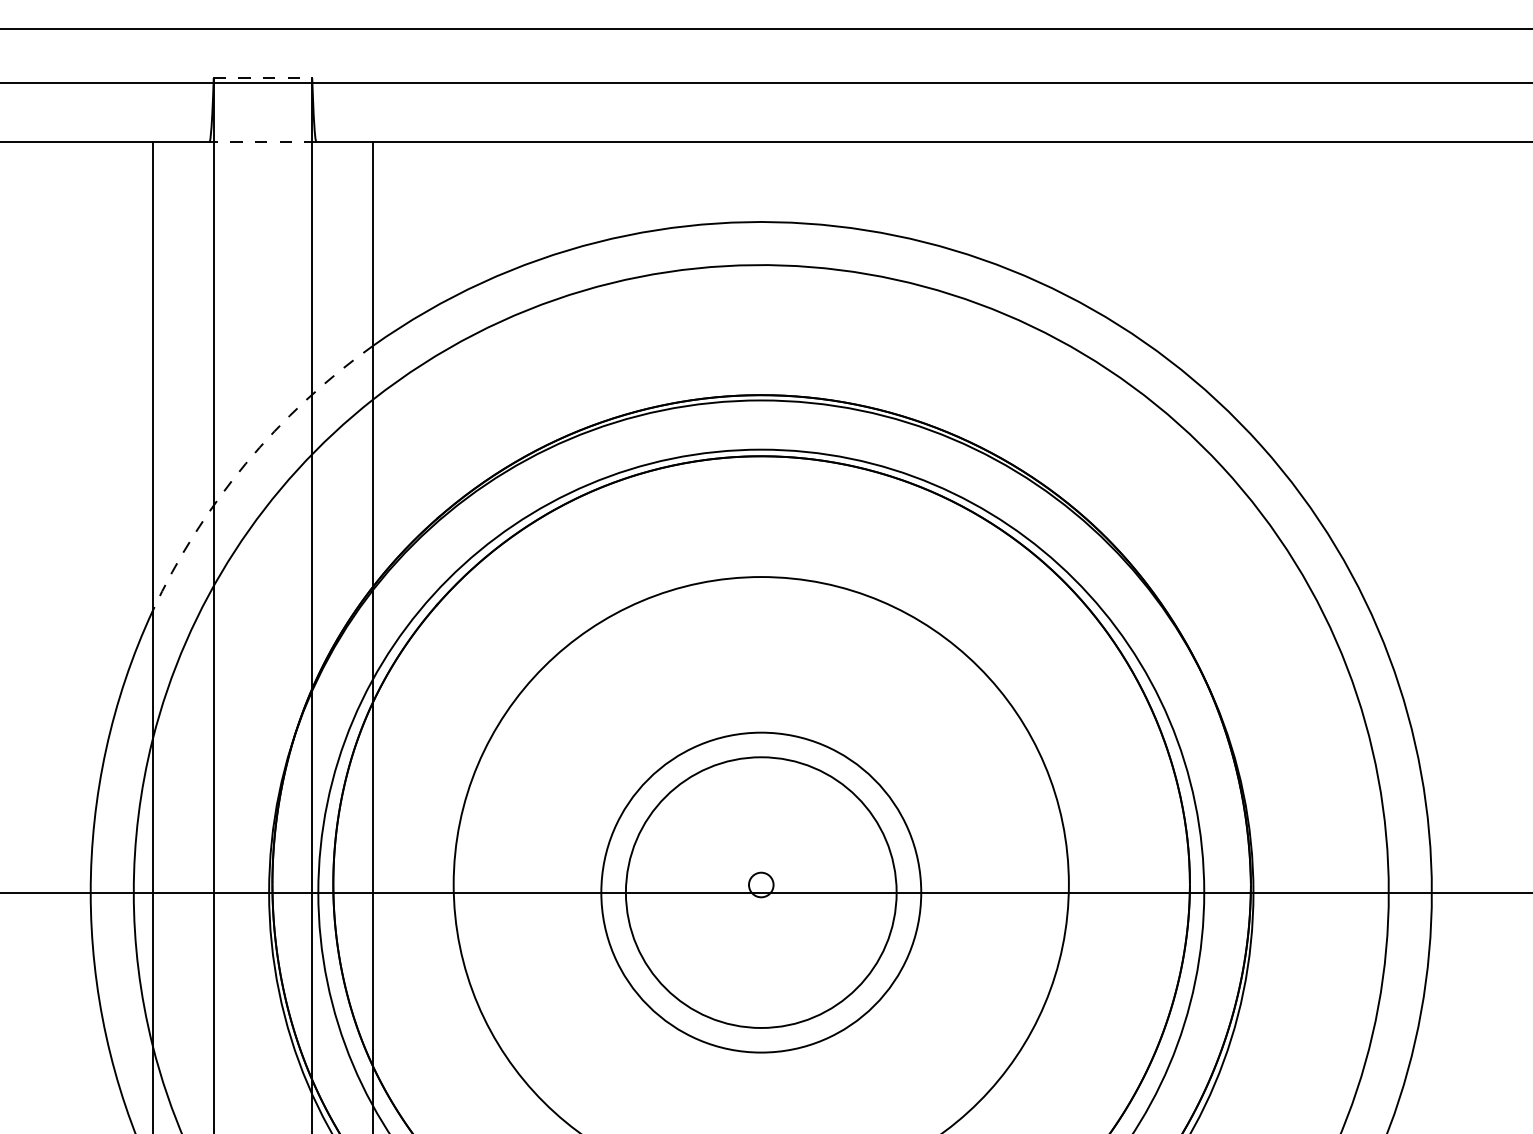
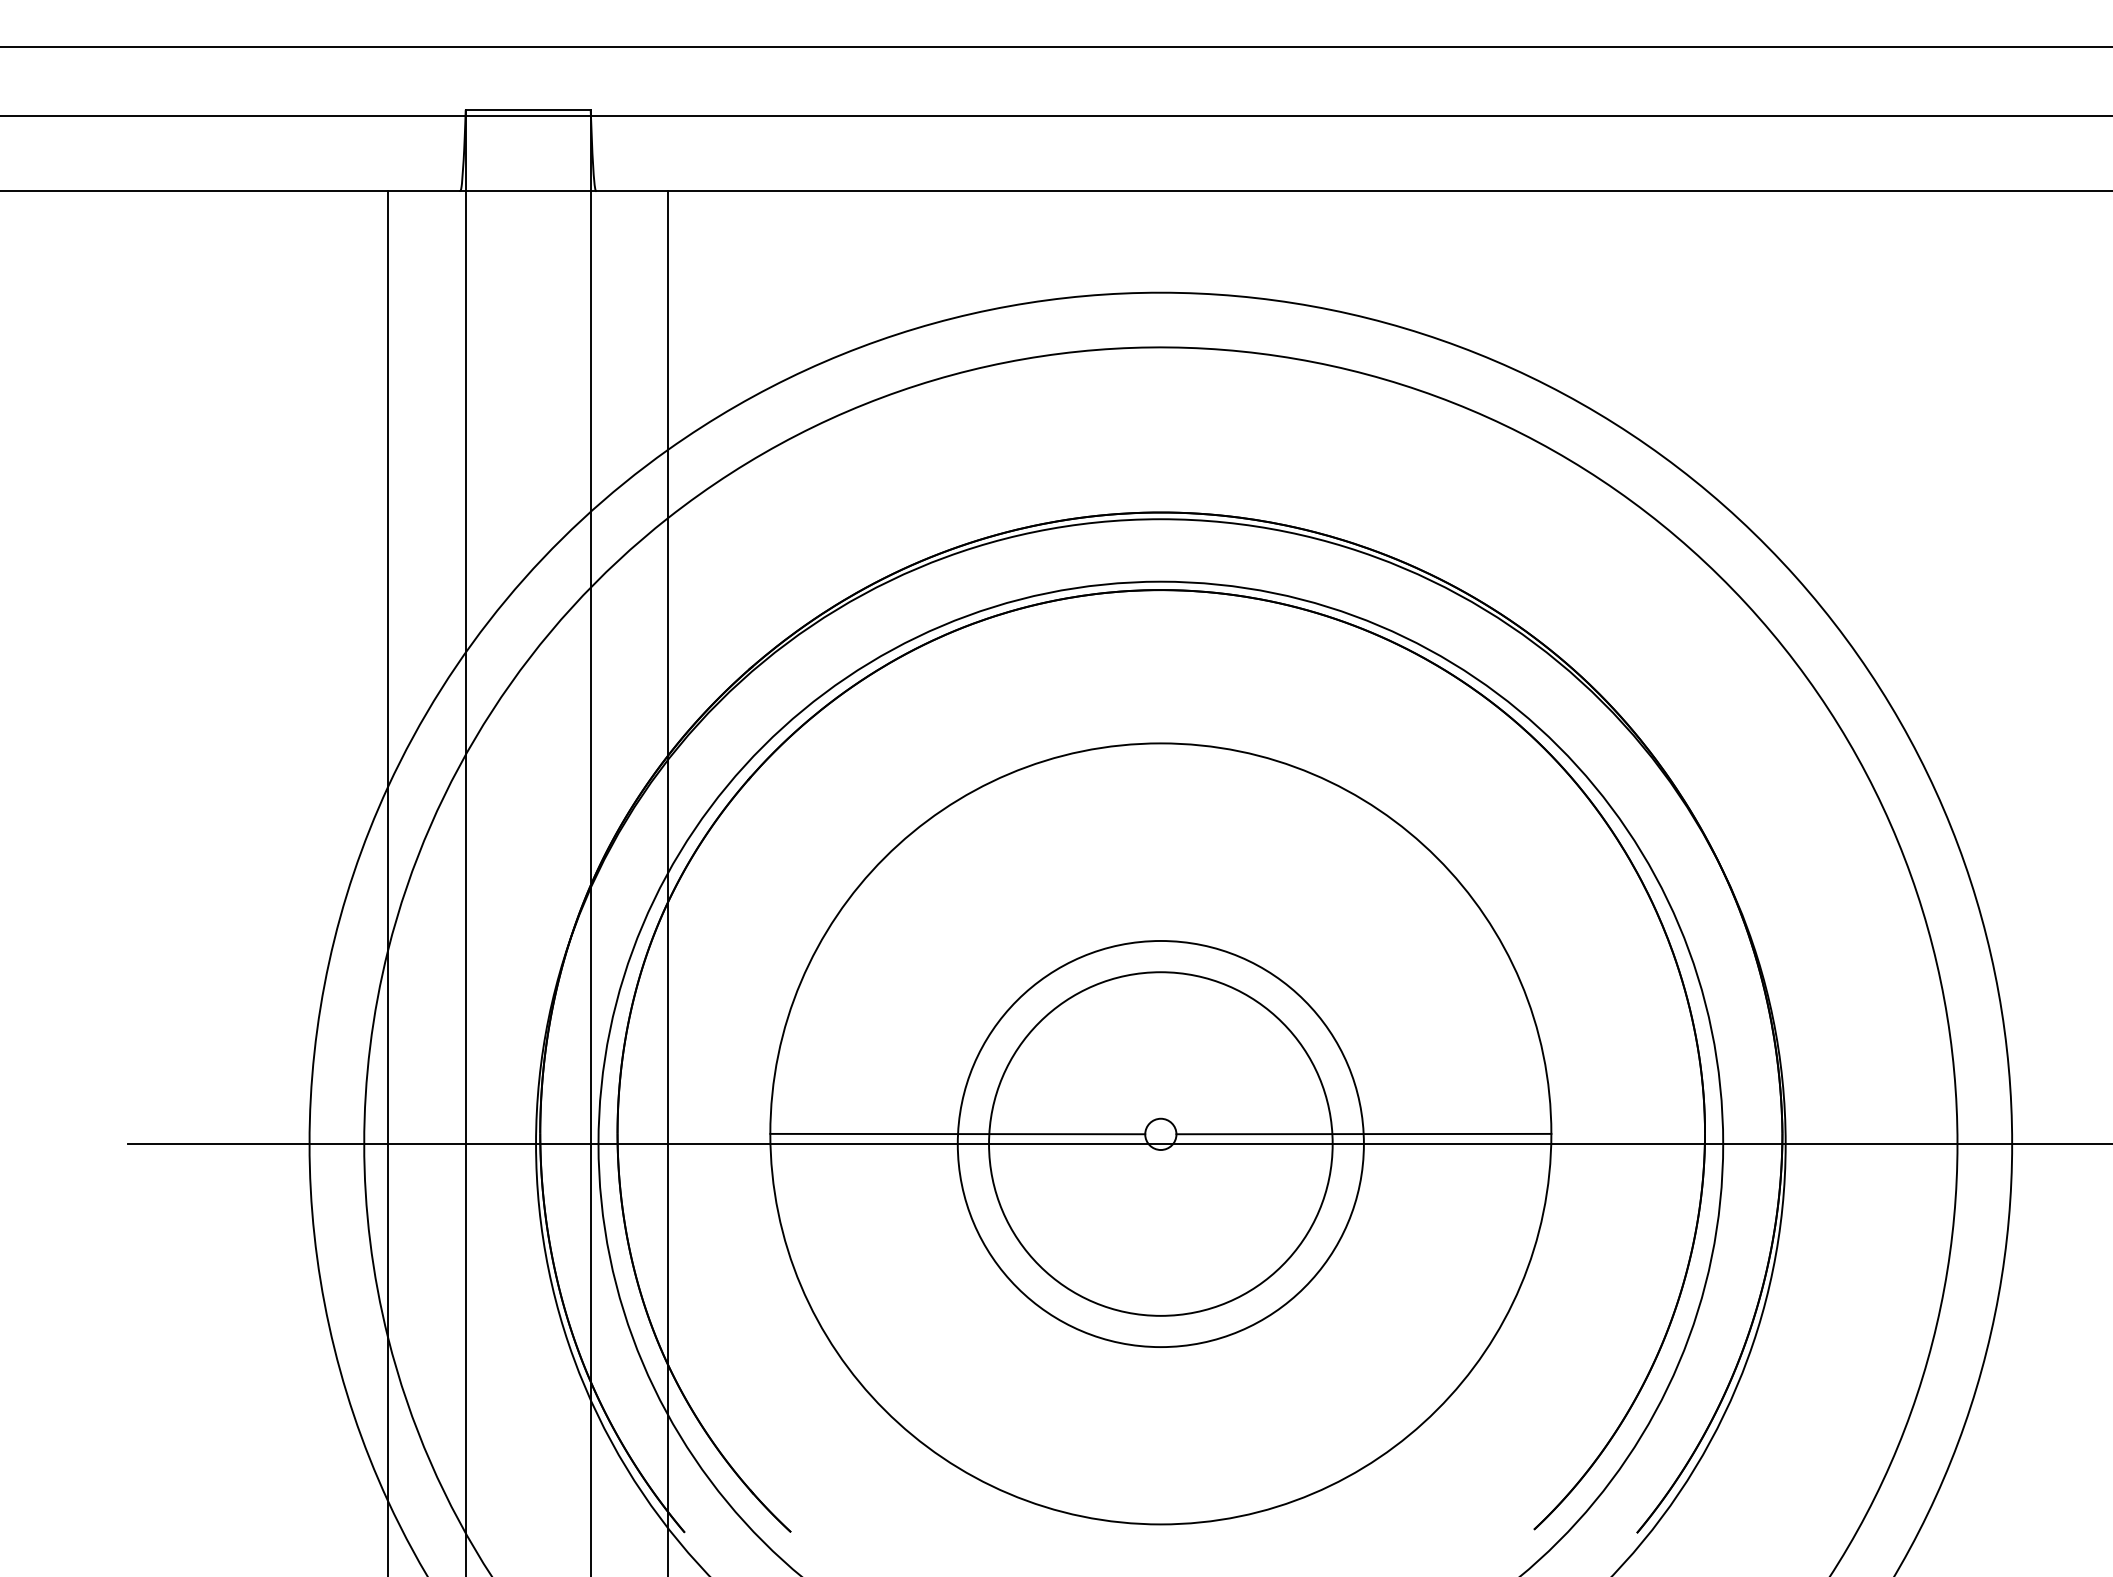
line: (263, 77) -> (528, 109), dashed -> solid
line: (263, 142) -> (528, 191), dashed -> solid
arc: (245, 463) -> (506, 599), dashed -> solid
line: (601, 884) -> (957, 1133), added
line: (920, 884) -> (1363, 1133), added

